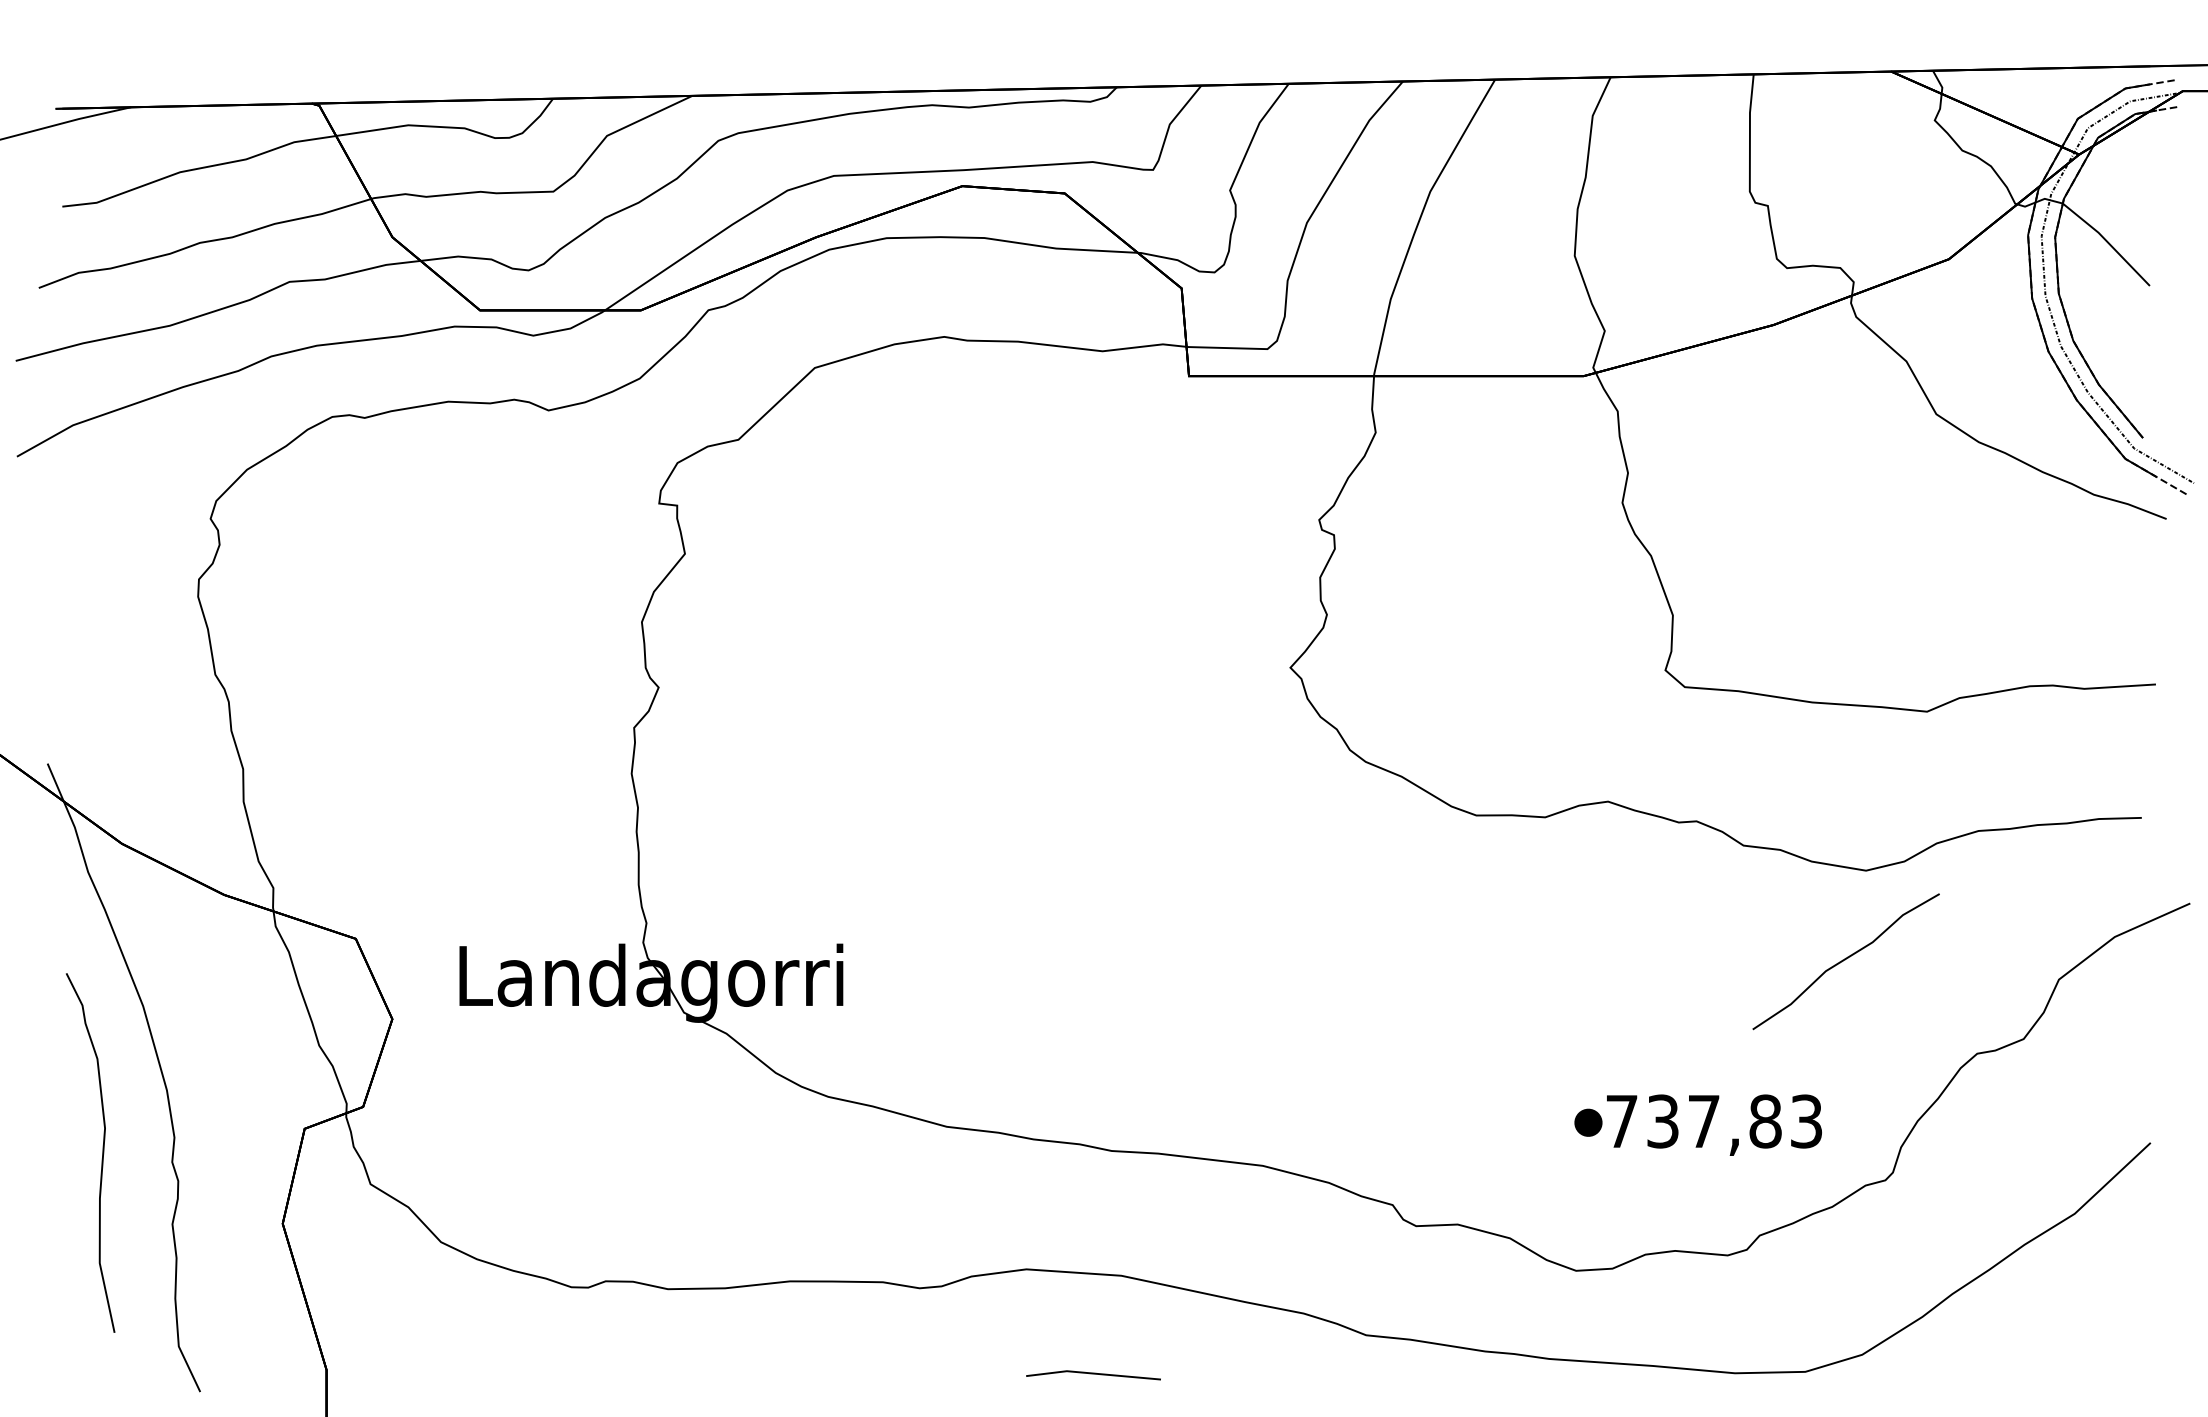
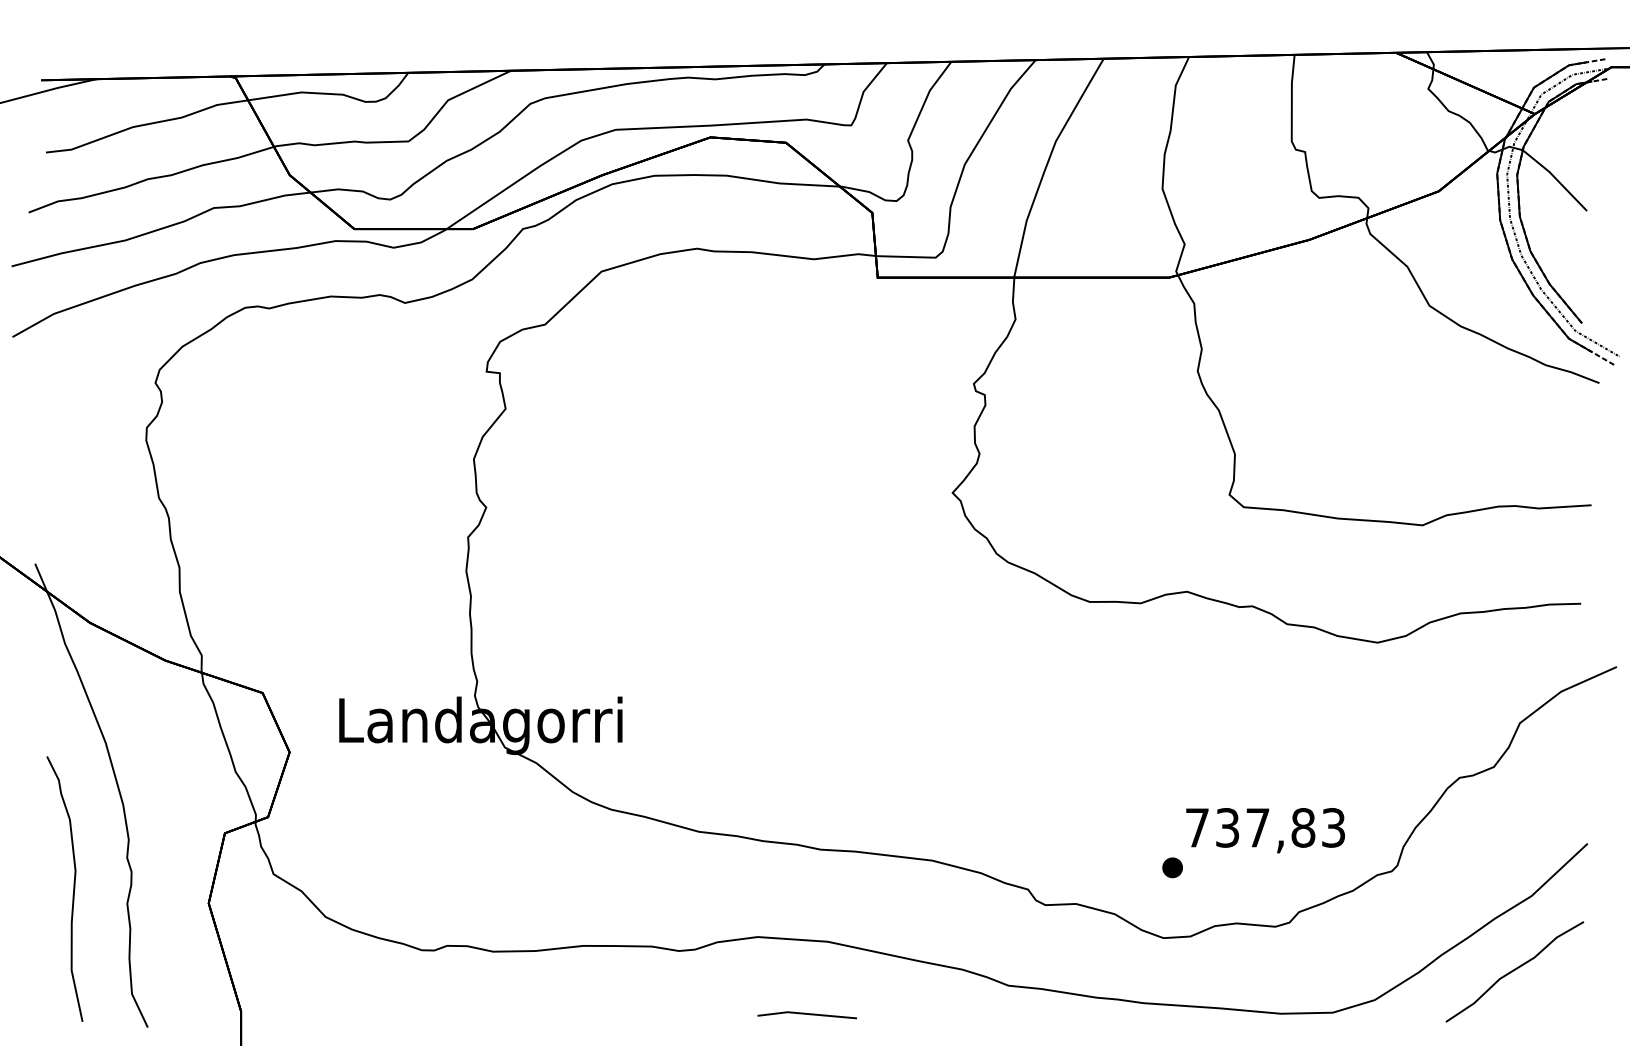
curve: (1845, 959) -> (1514, 970), moved
part: (1588, 1122) -> (1172, 867), moved
curve: (102, 1152) -> (73, 888), moved

